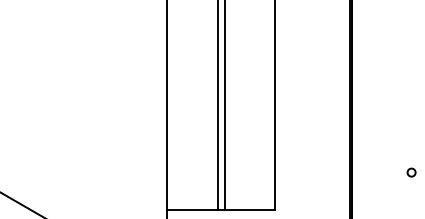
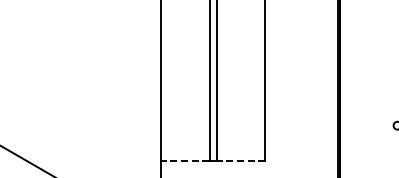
line: (192, 209) -> (185, 161), solid -> dashed
line: (250, 209) -> (241, 161), solid -> dashed

